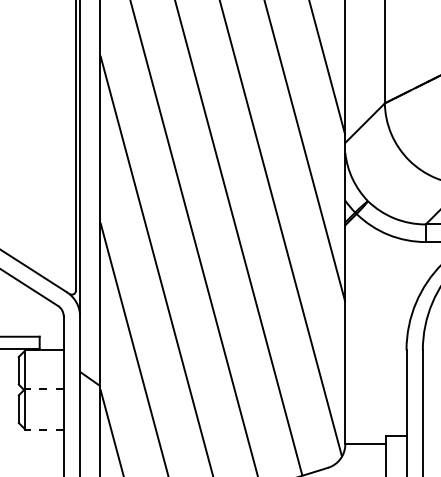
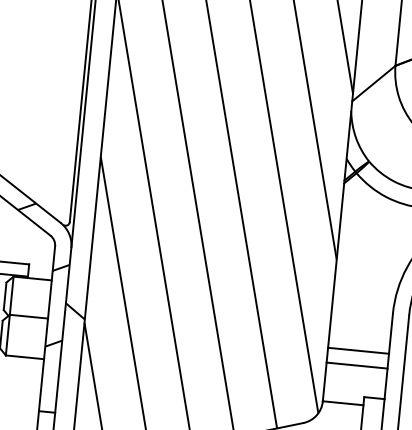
hatch: (51, 345) -> (40, 274), added
line: (44, 388) -> (28, 316), dashed -> solid
line: (375, 390) -> (358, 350), added
line: (375, 405) -> (356, 365), added
line: (44, 429) -> (24, 357), dashed -> solid

